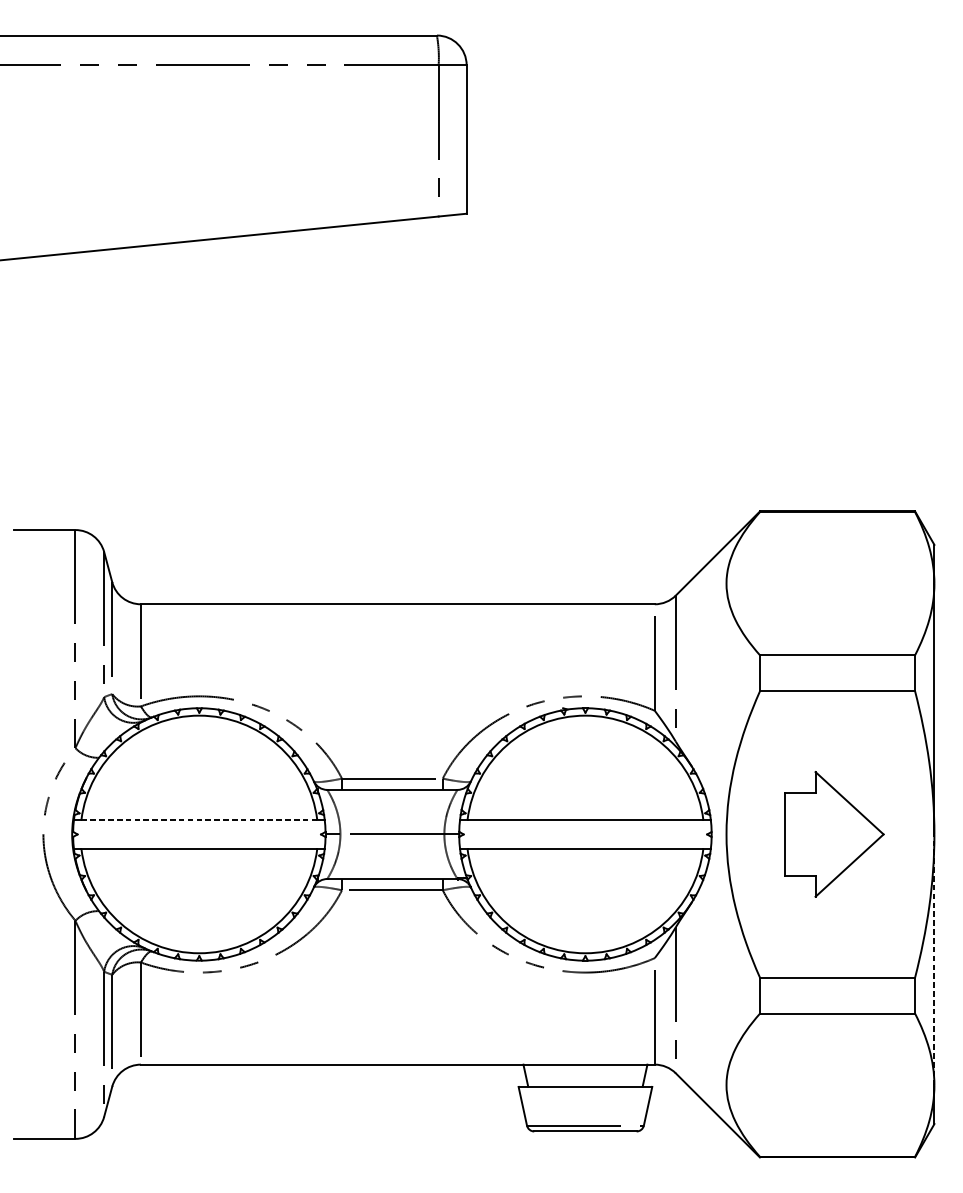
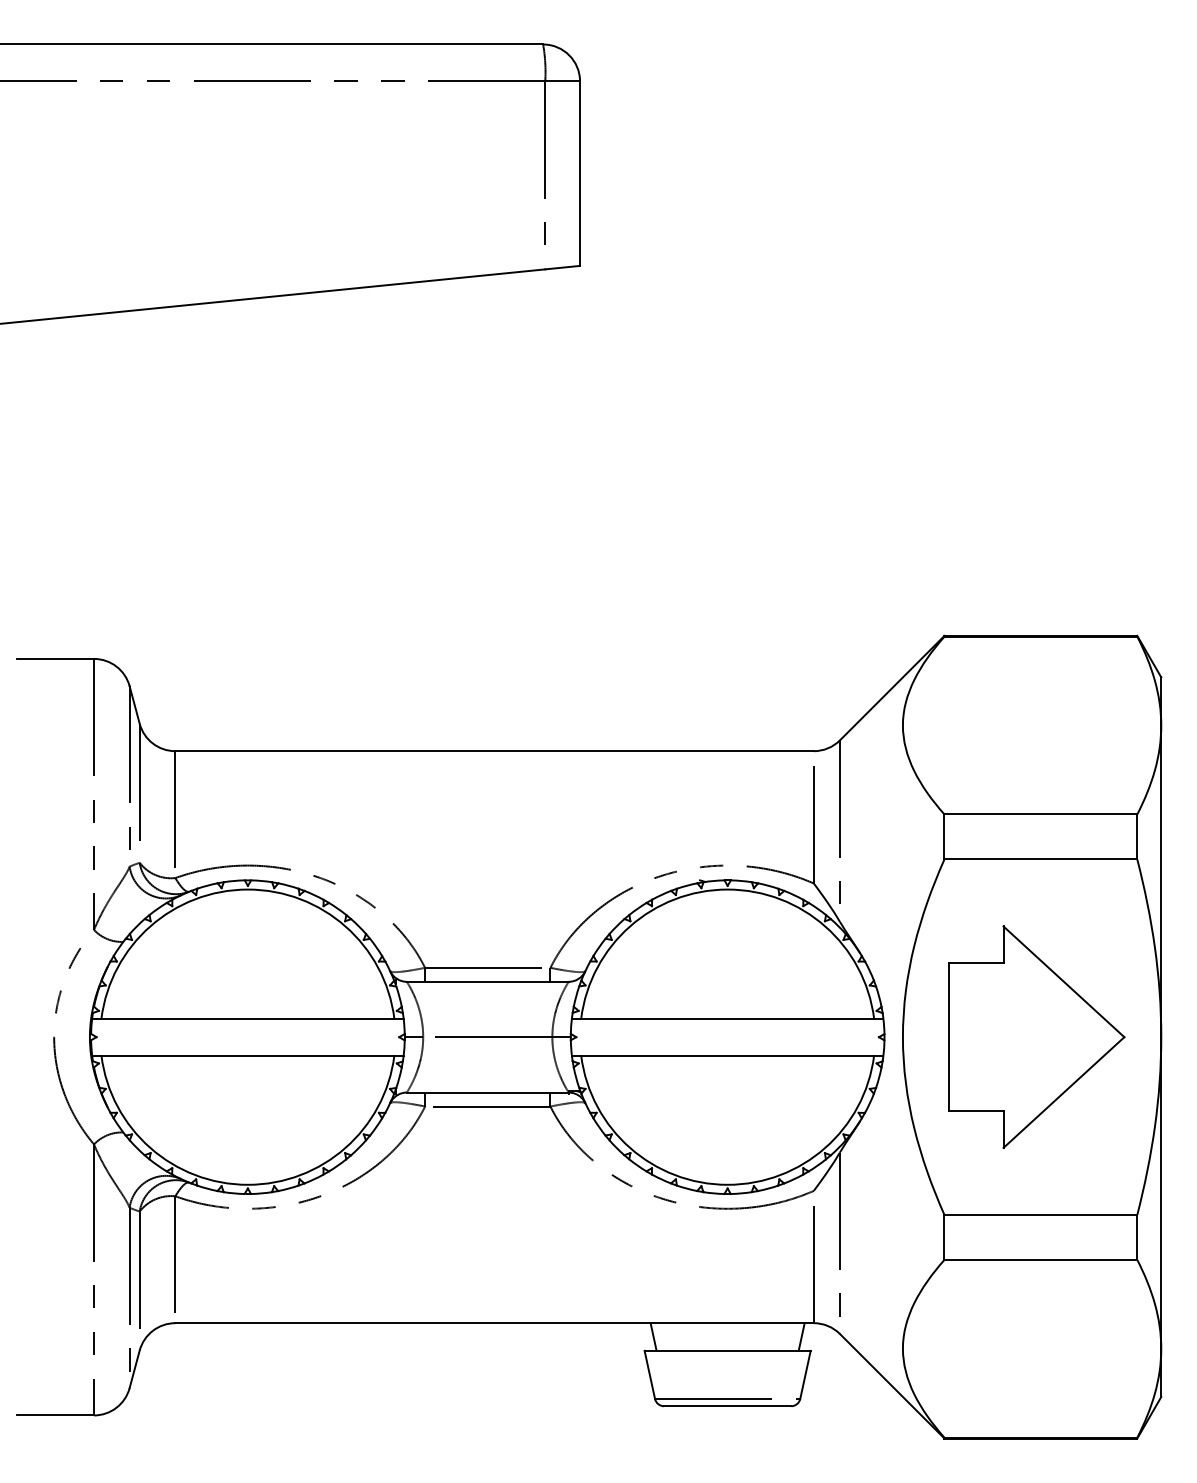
line: (199, 819) -> (248, 1018), dashed -> solid
part: (834, 833) -> (1036, 1036), size x1.43
line: (934, 959) -> (1161, 1192), dashed -> solid

